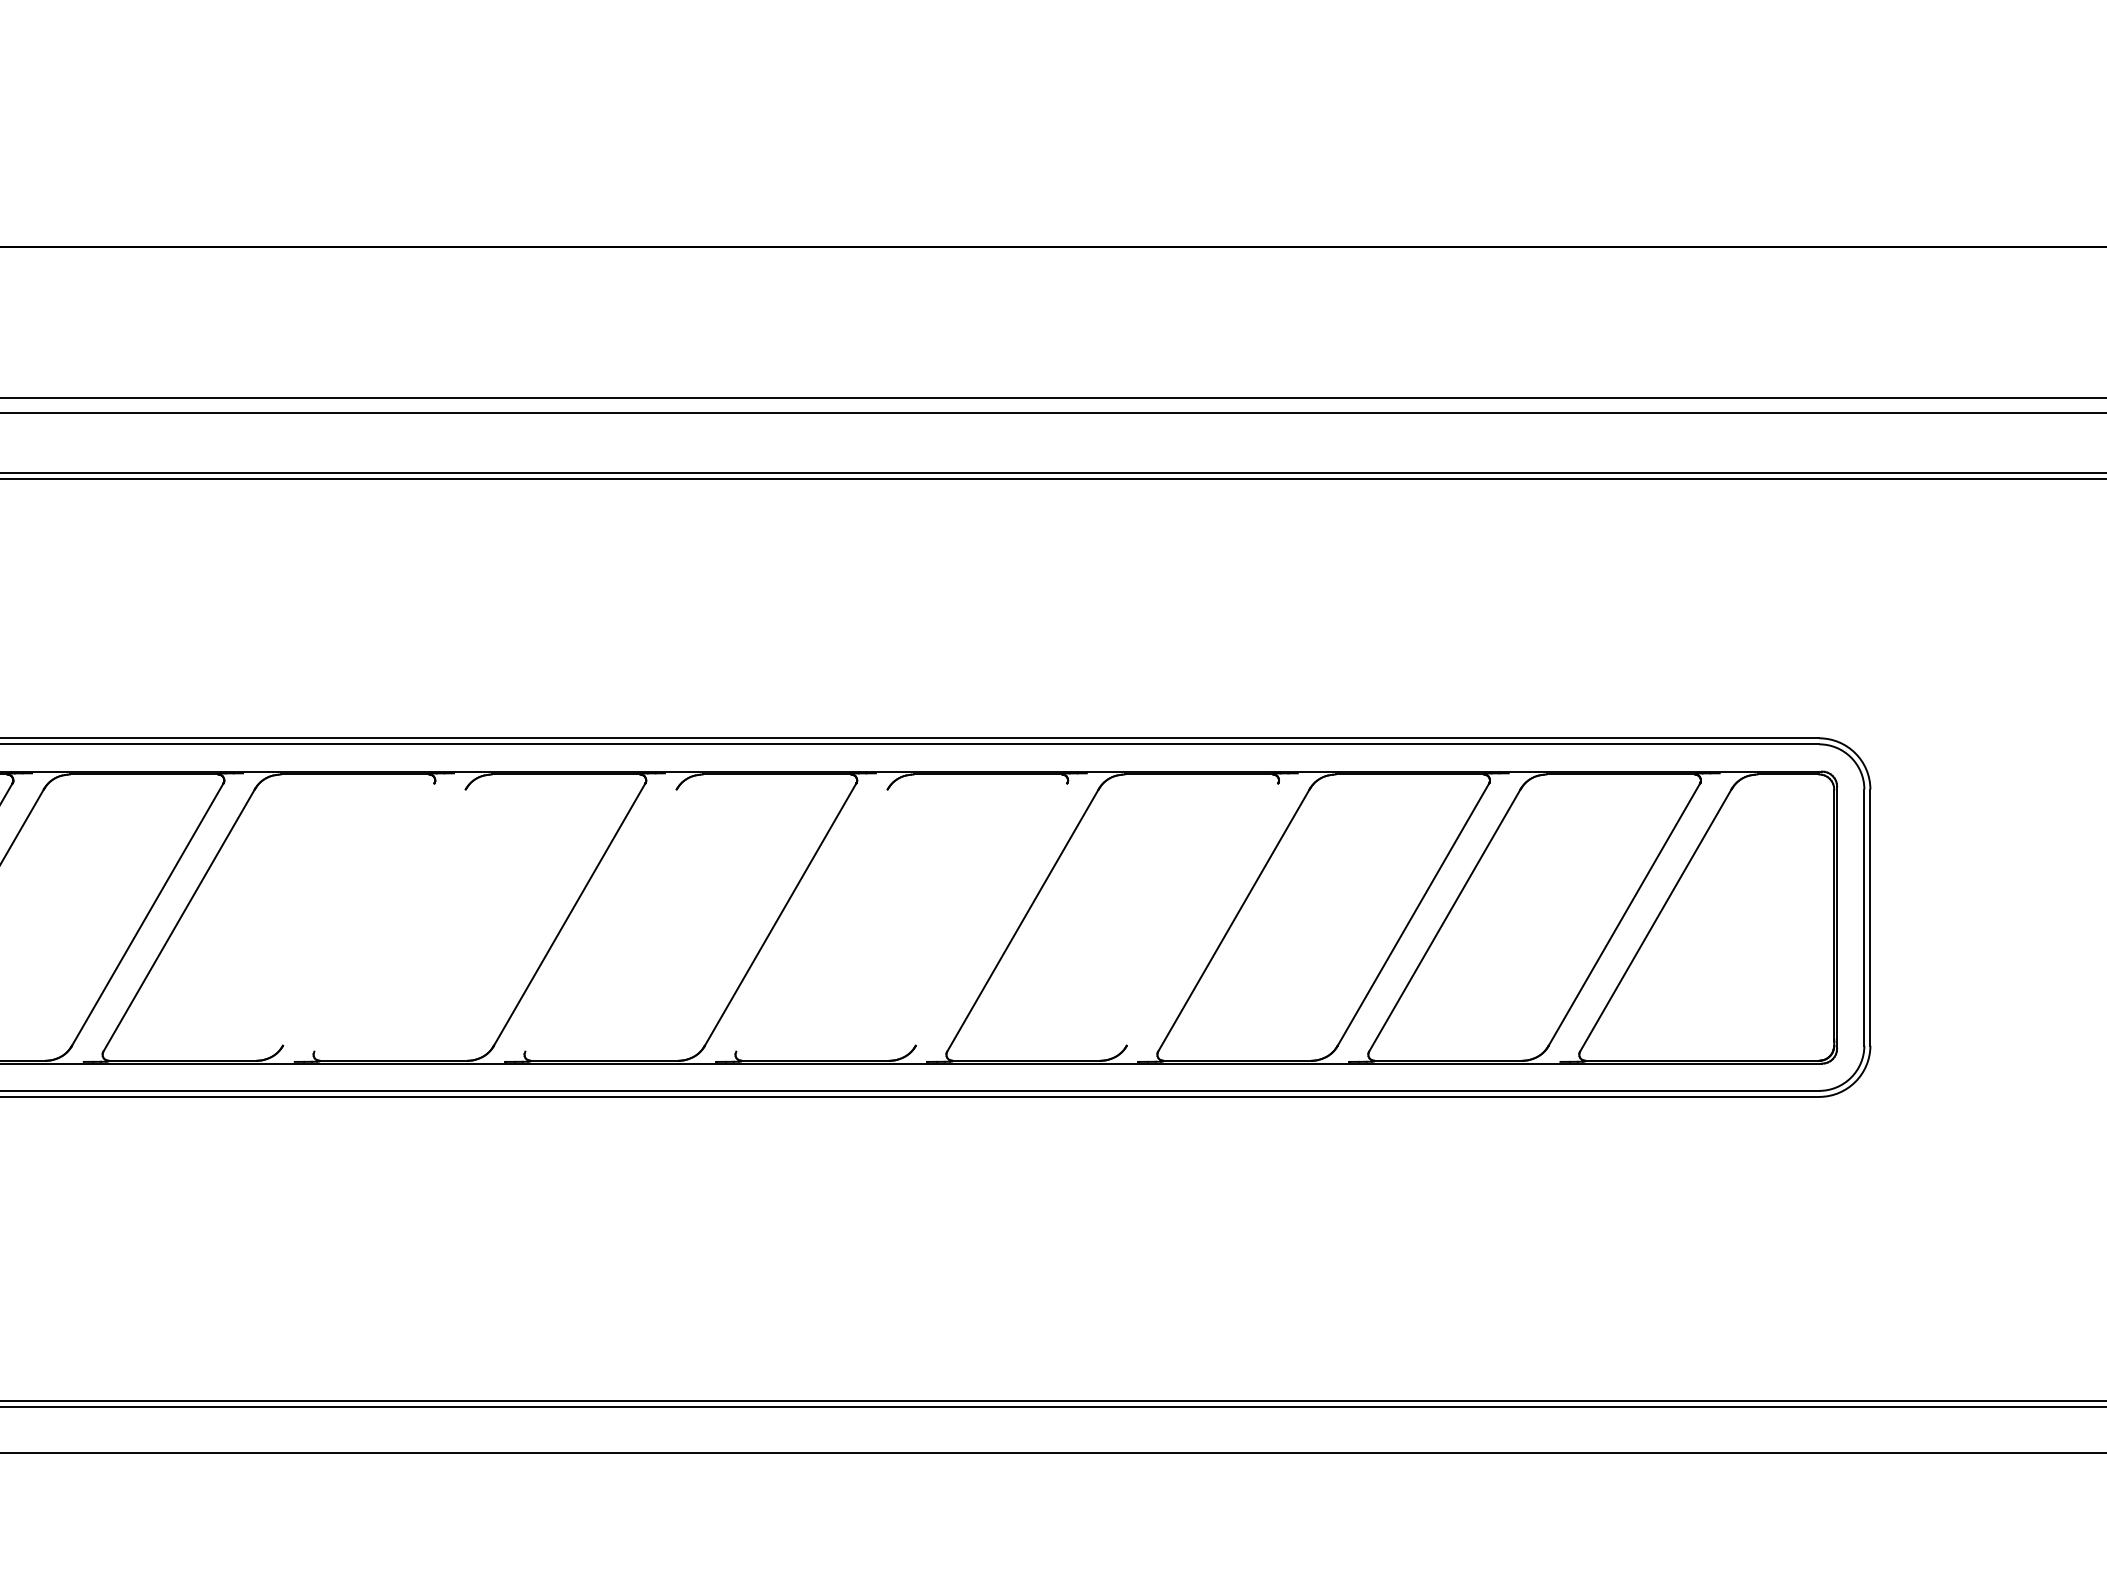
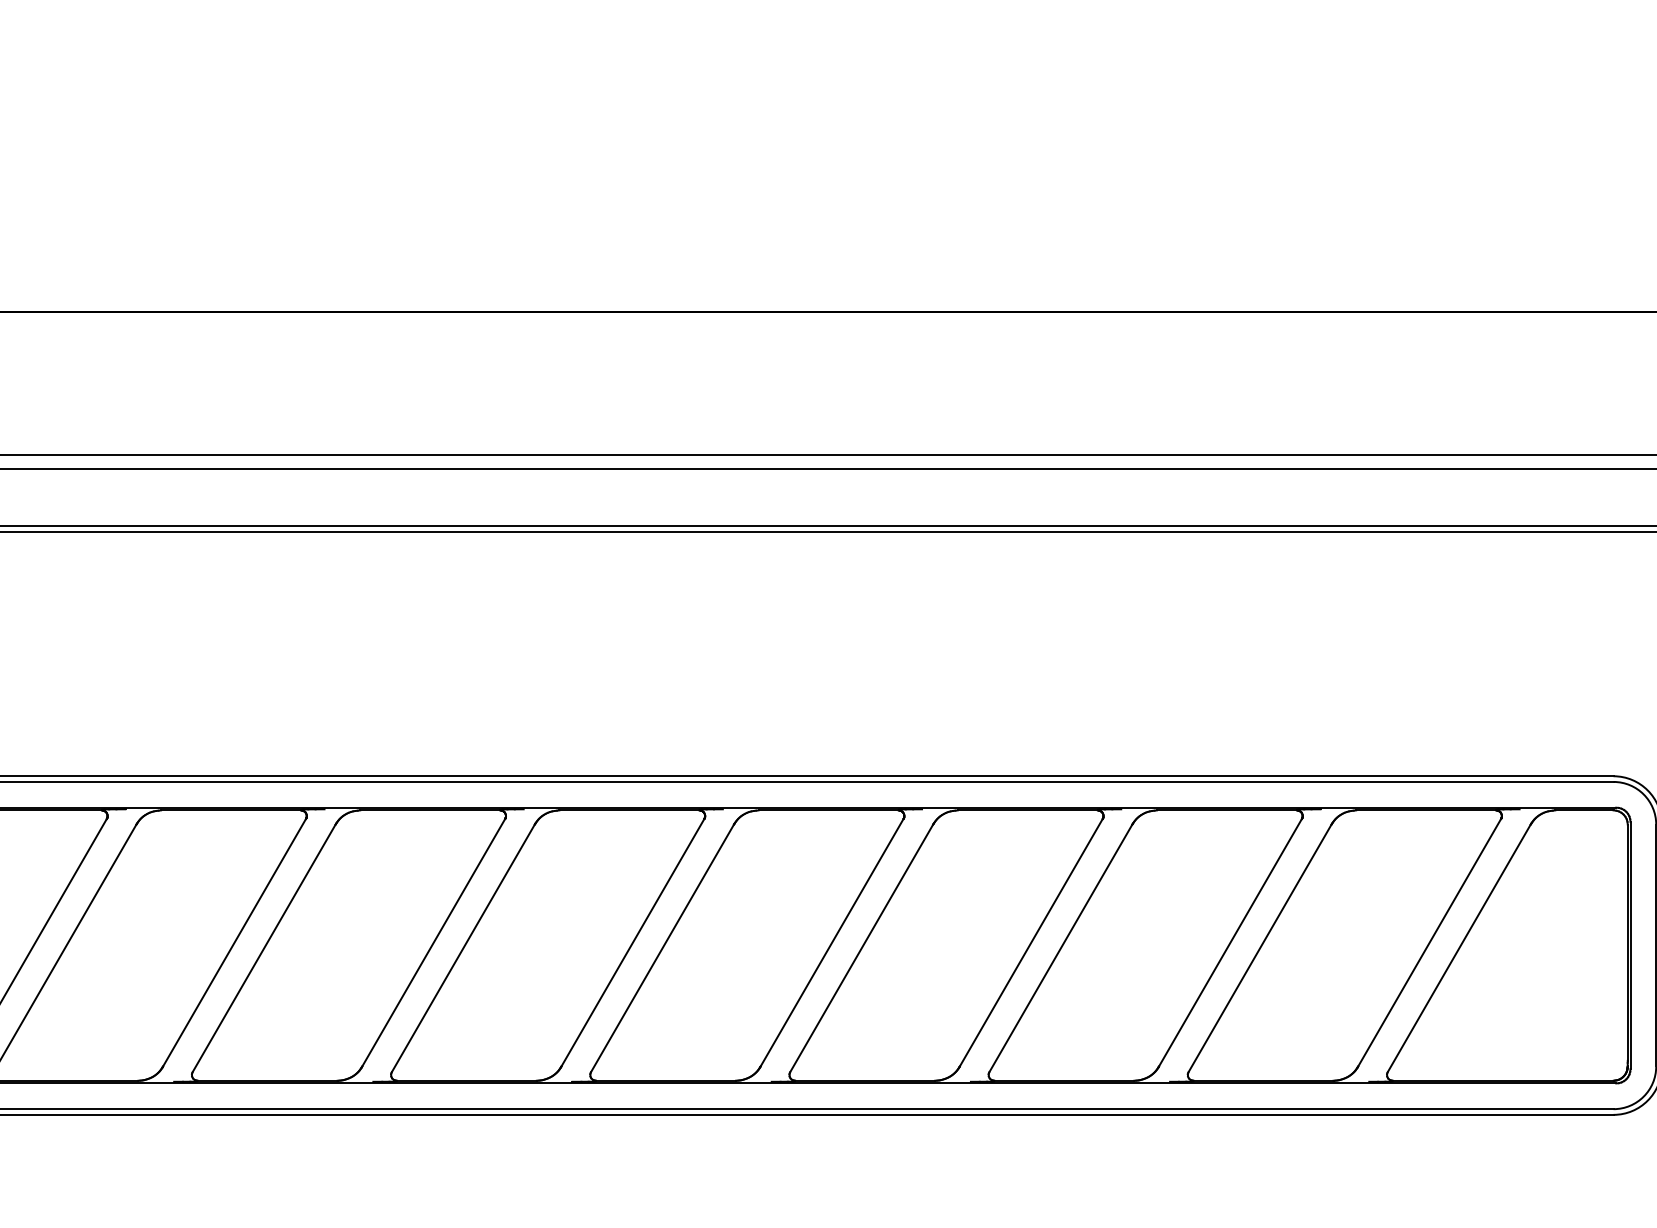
line: (358, 914) -> (234, 942), added
line: (991, 914) -> (832, 942), added
line: (1202, 914) -> (1031, 942), added
line: (389, 920) -> (263, 948), added
line: (600, 920) -> (462, 948), added
line: (811, 920) -> (662, 948), added

